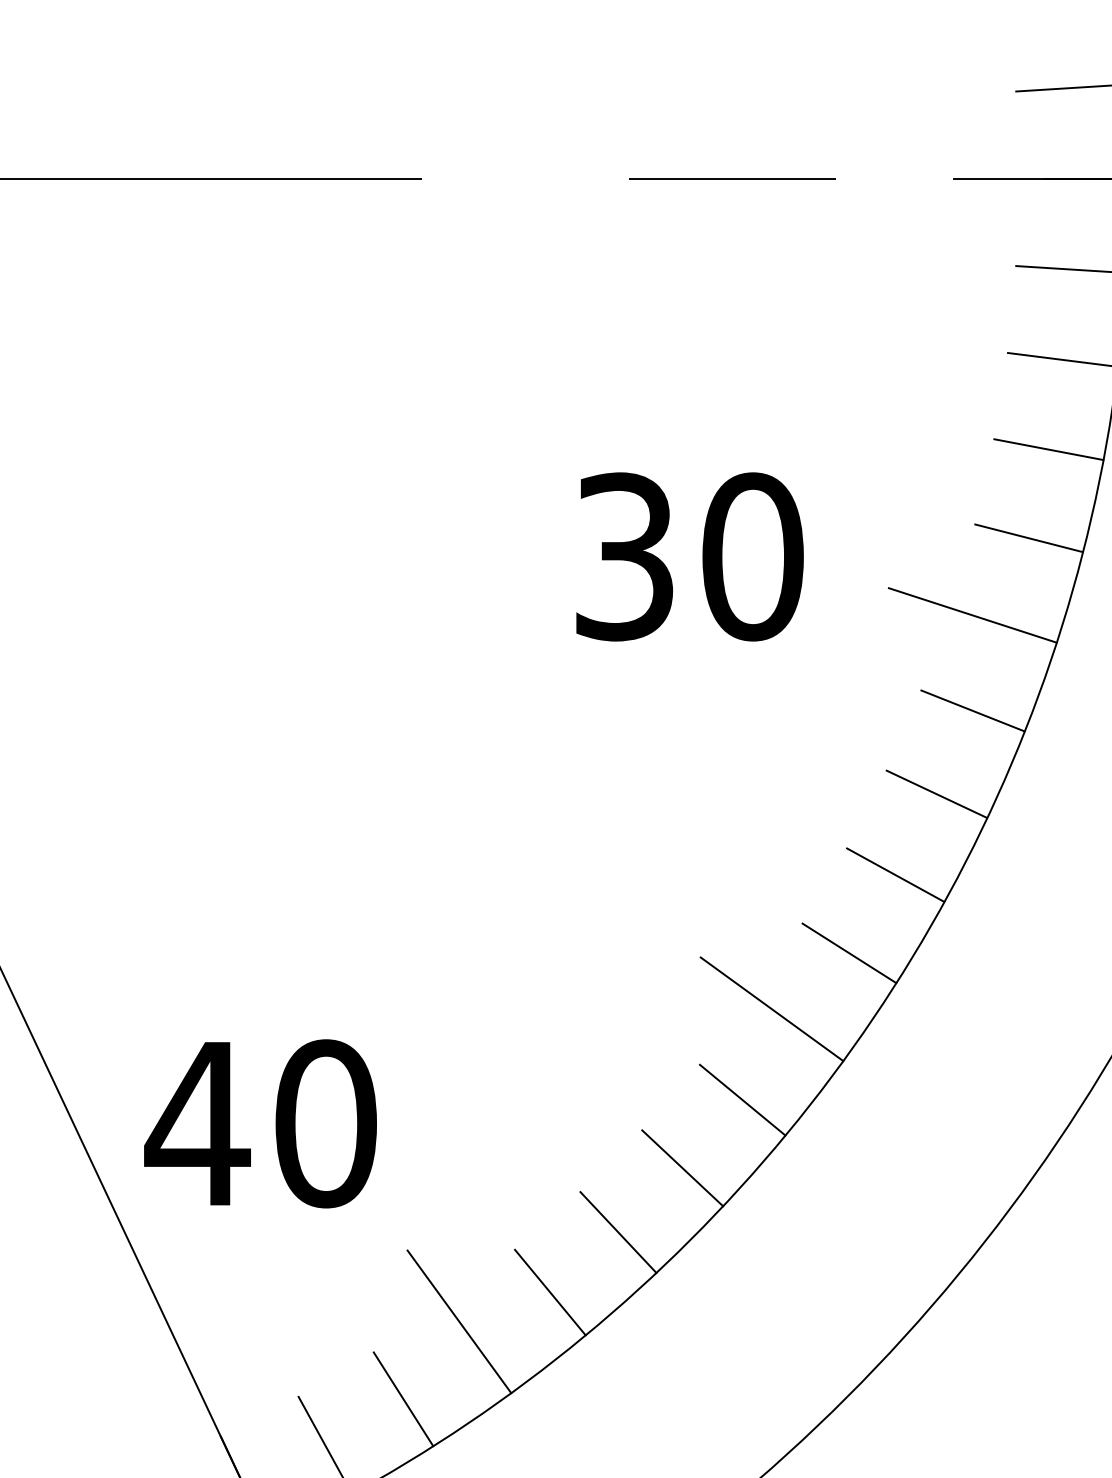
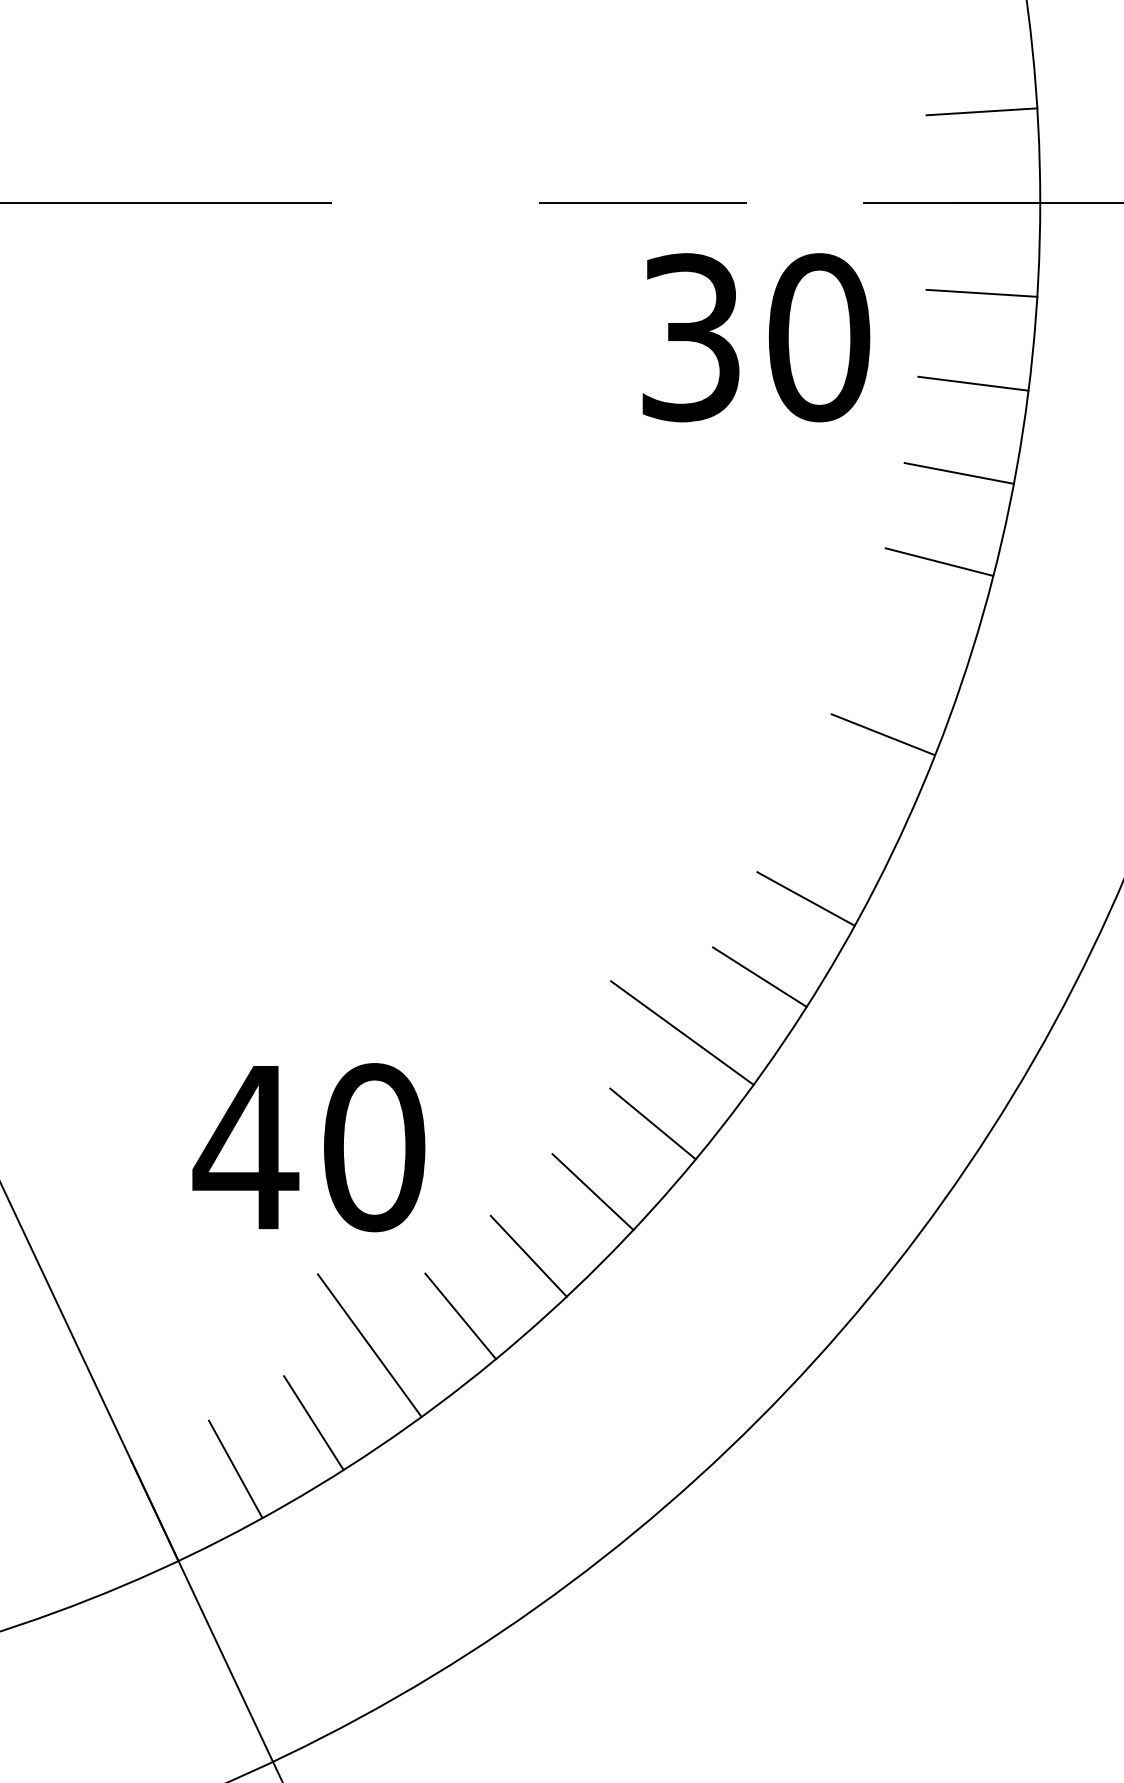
text: (690, 556) -> (756, 337), moved
line: (972, 614) -> (882, 638), removed
line: (937, 793) -> (847, 817), removed
text: (260, 1123) -> (308, 1147), moved

